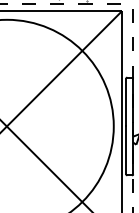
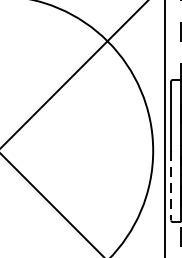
line: (126, 150) -> (171, 185), solid -> dashed

